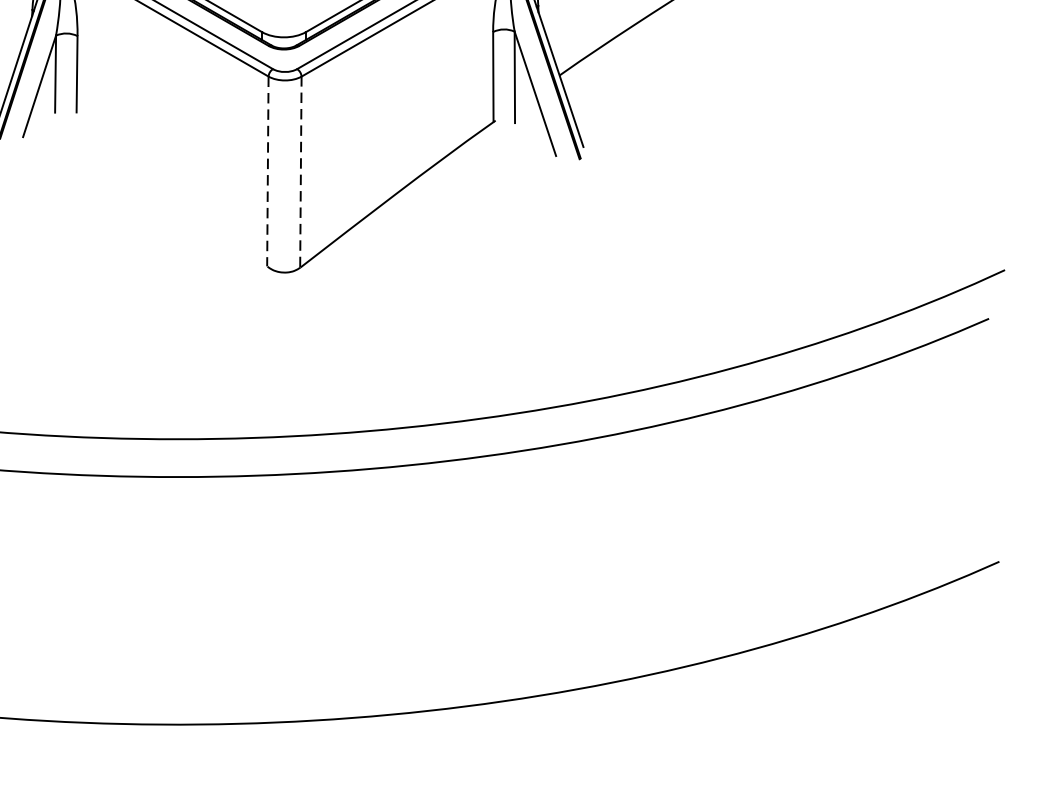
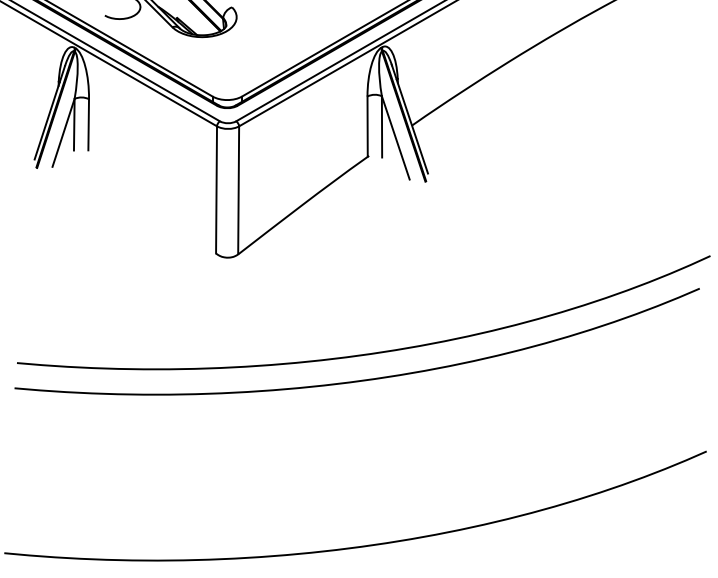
line: (267, 170) -> (216, 189), dashed -> solid
line: (300, 172) -> (238, 190), dashed -> solid

